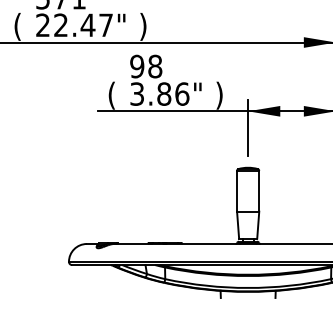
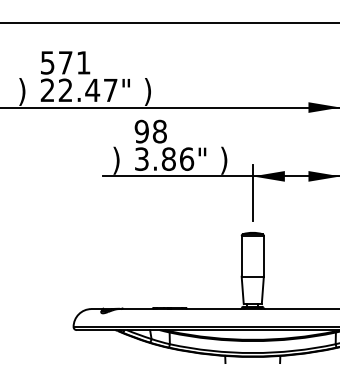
text: (17, 26) -> (22, 91), ( -> )
text: (111, 95) -> (116, 160), ( -> )

